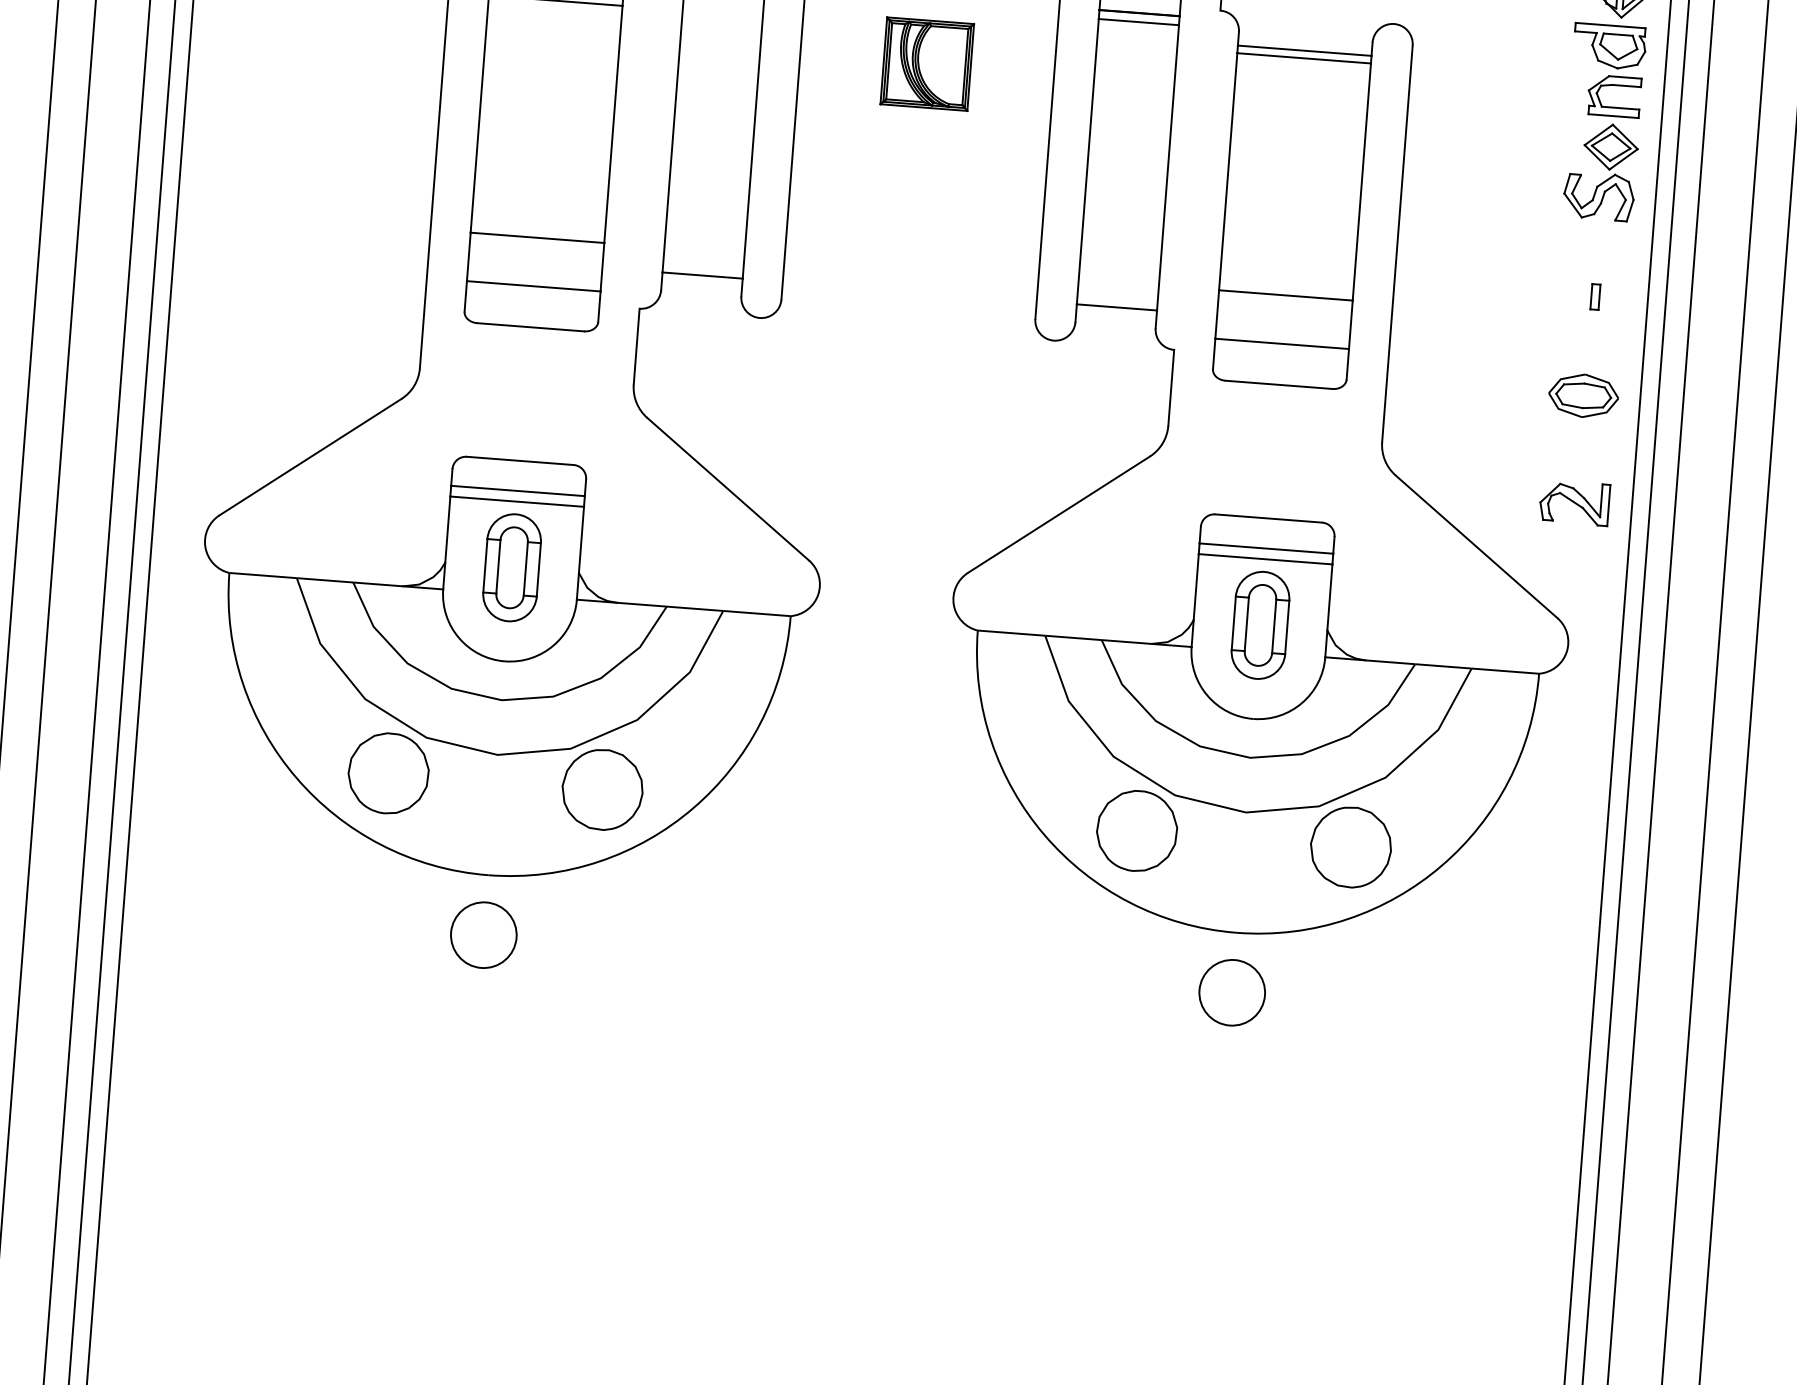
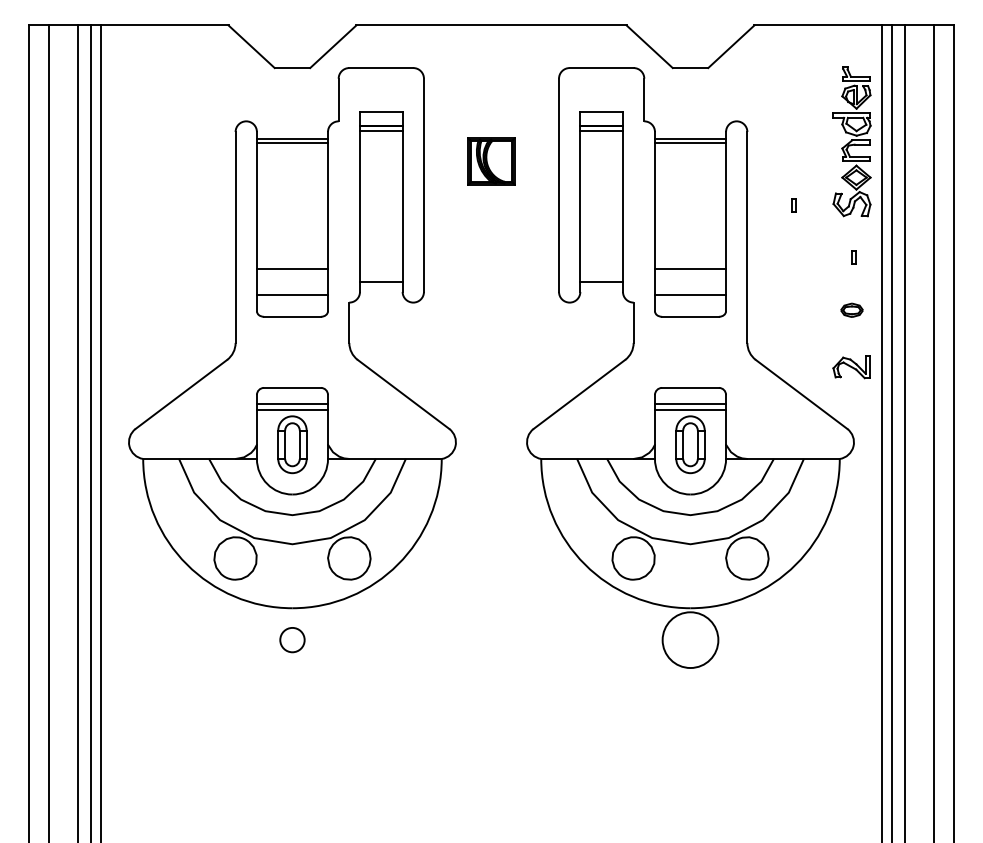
part: (1488, 190) -> (793, 205), added
part: (1582, 396) -> (851, 310), size x0.6
circle: (483, 933) -> (292, 639), size x0.7
circle: (1232, 991) -> (690, 639), size x1.6

